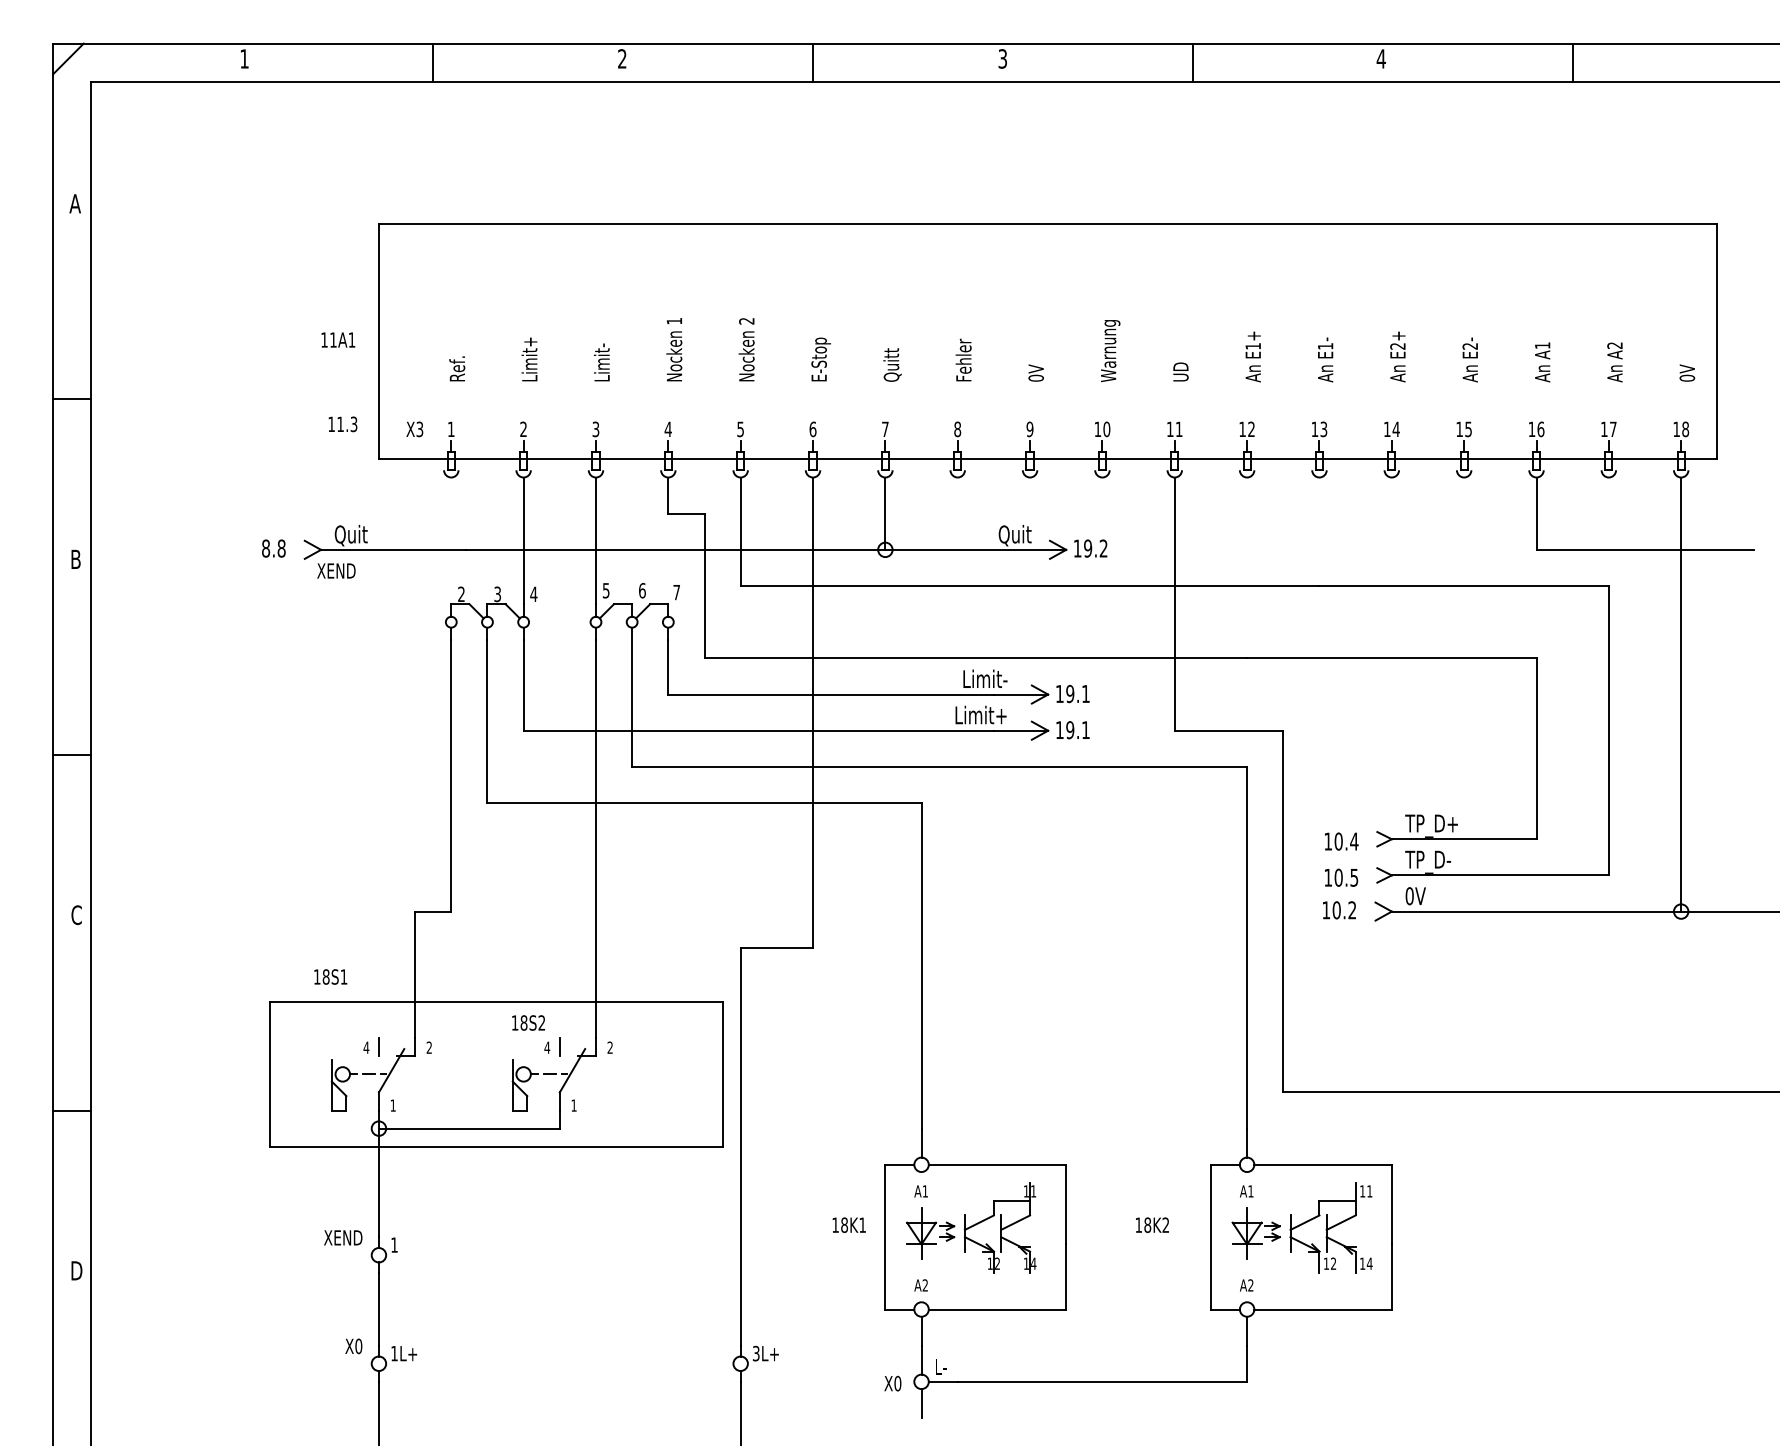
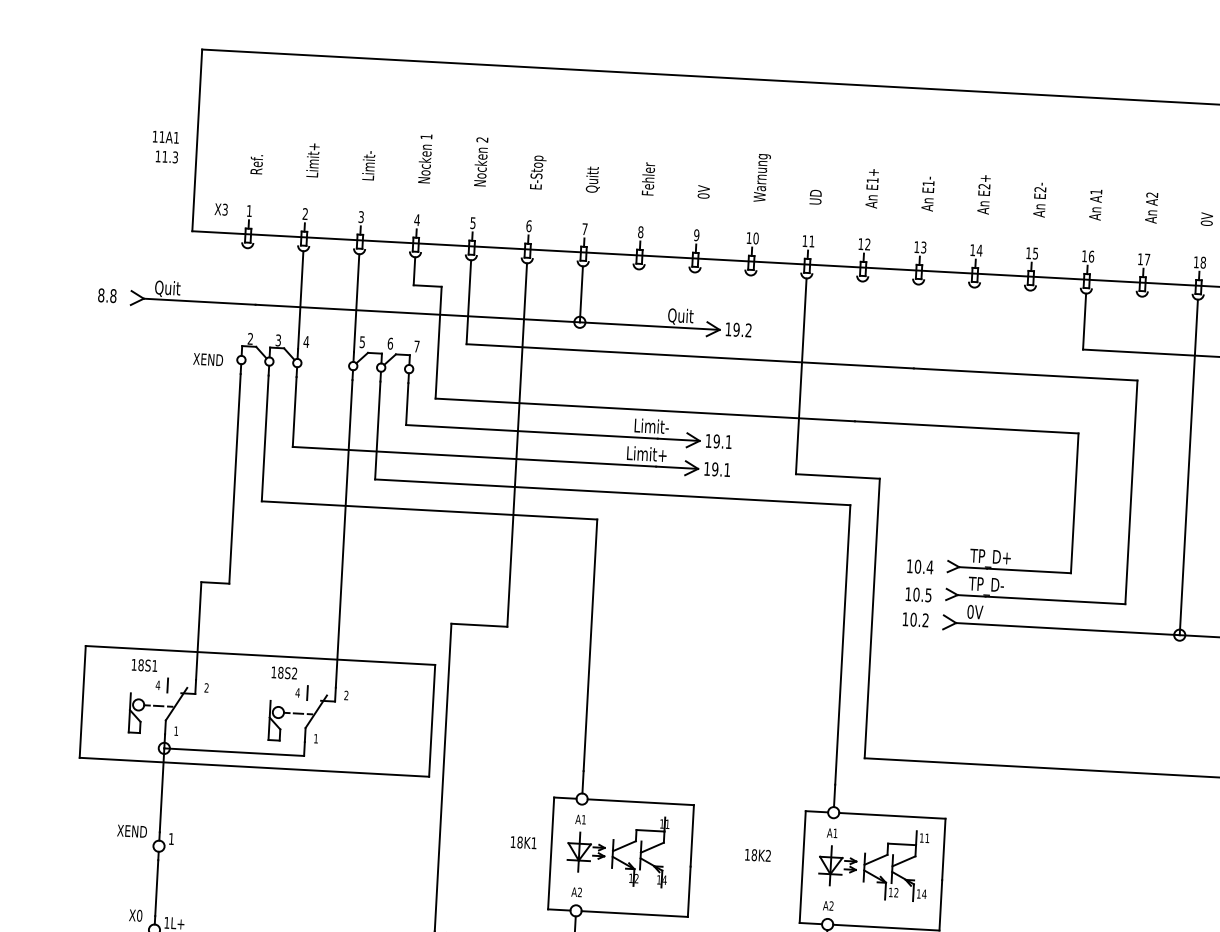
text: (342, 424) -> (166, 157), moved
text: (336, 570) -> (208, 359), moved
text: (330, 976) -> (144, 665), moved

